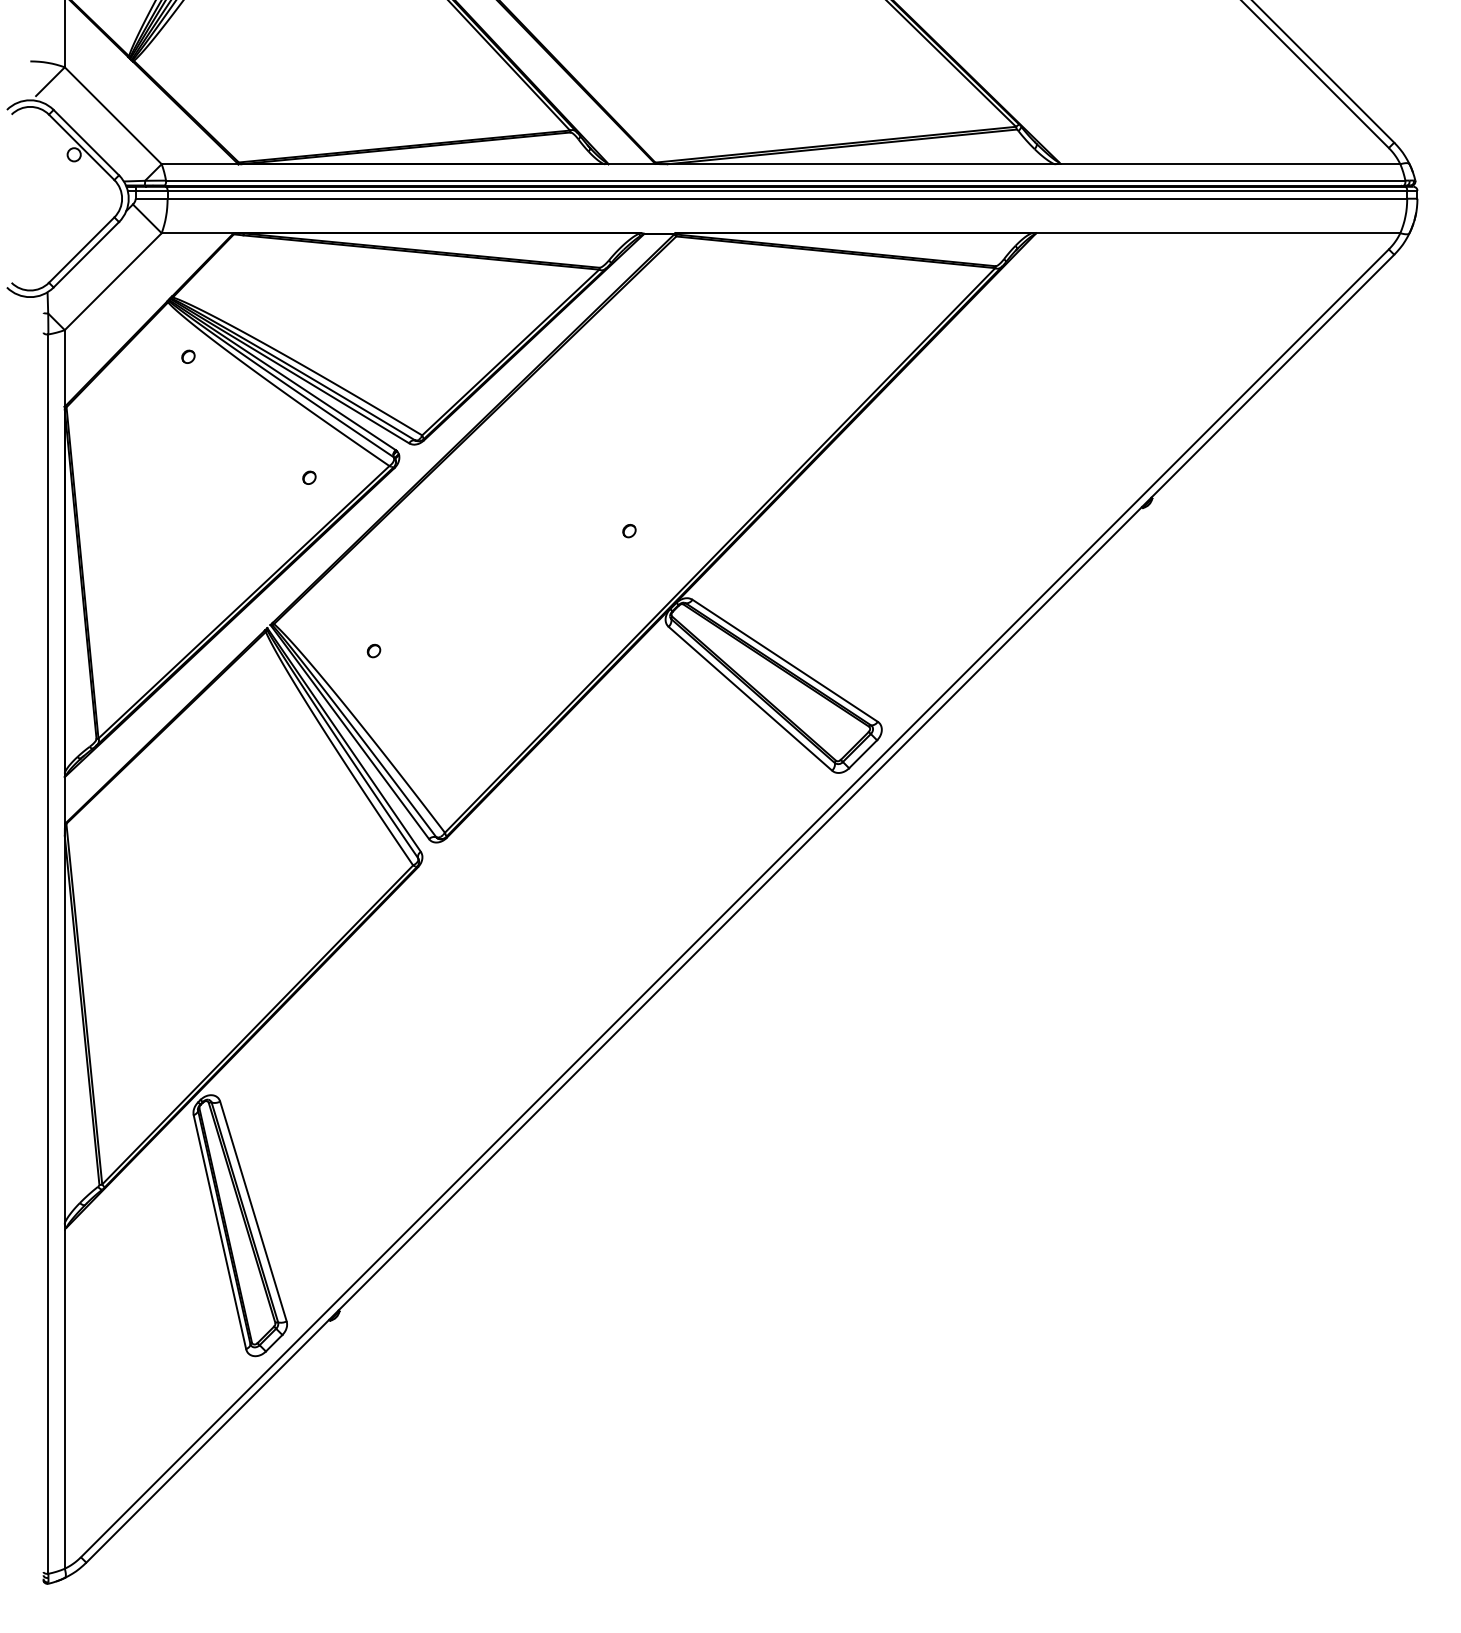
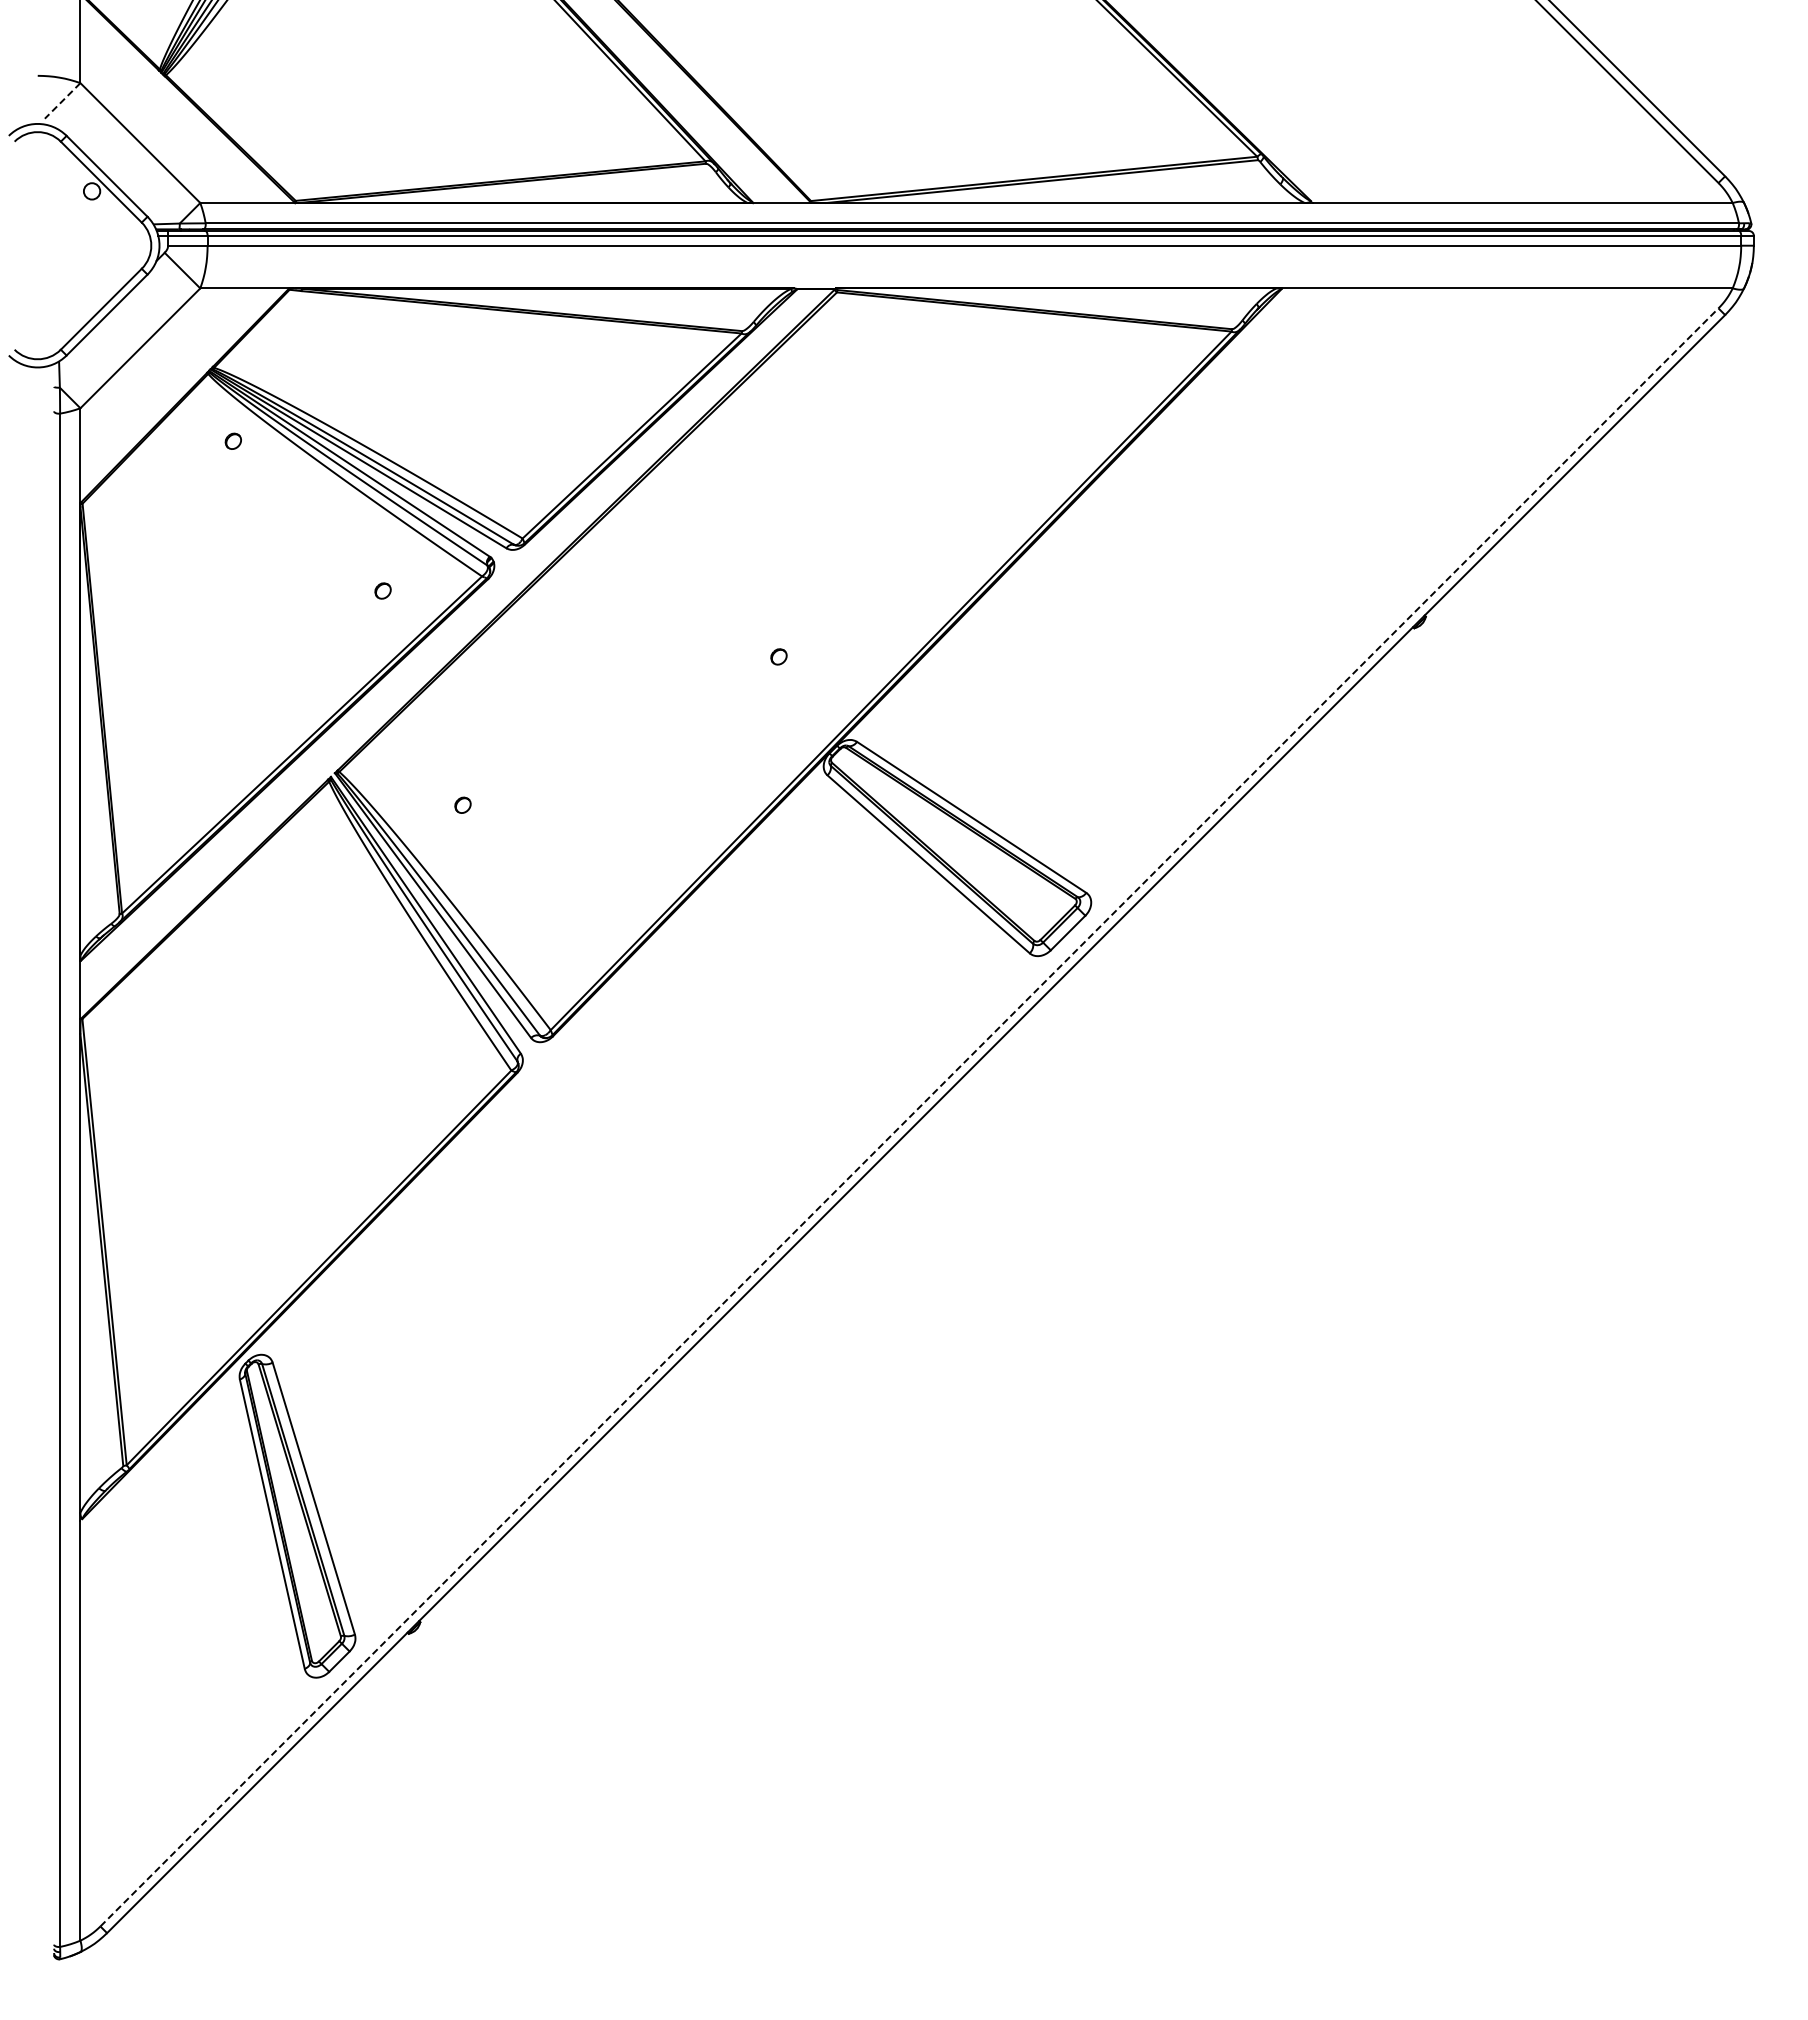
line: (50, 82) -> (62, 101), solid -> dashed
line: (734, 903) -> (909, 1117), solid -> dashed

